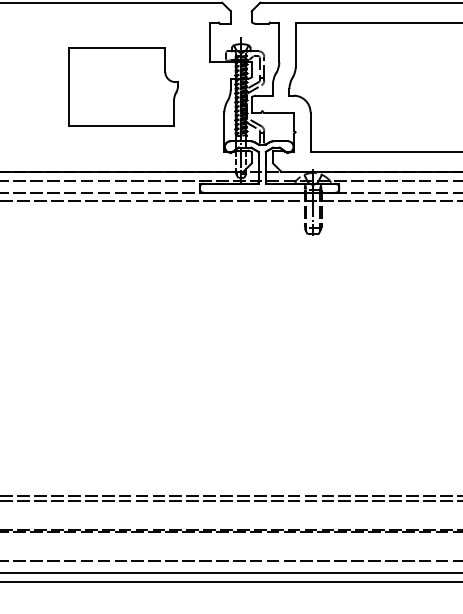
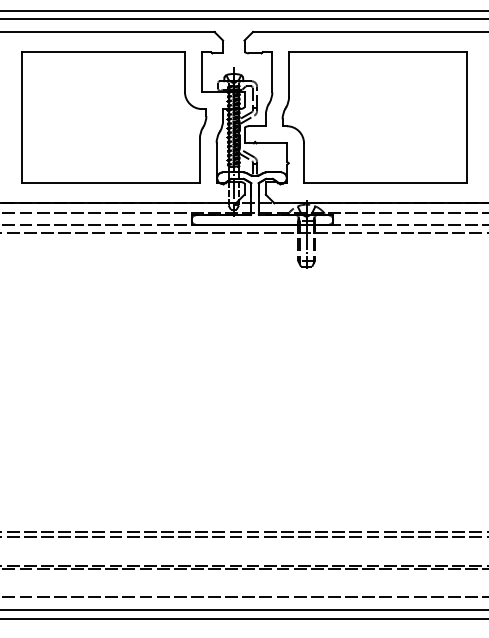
part: (123, 87) -> (114, 117), size x1.67

